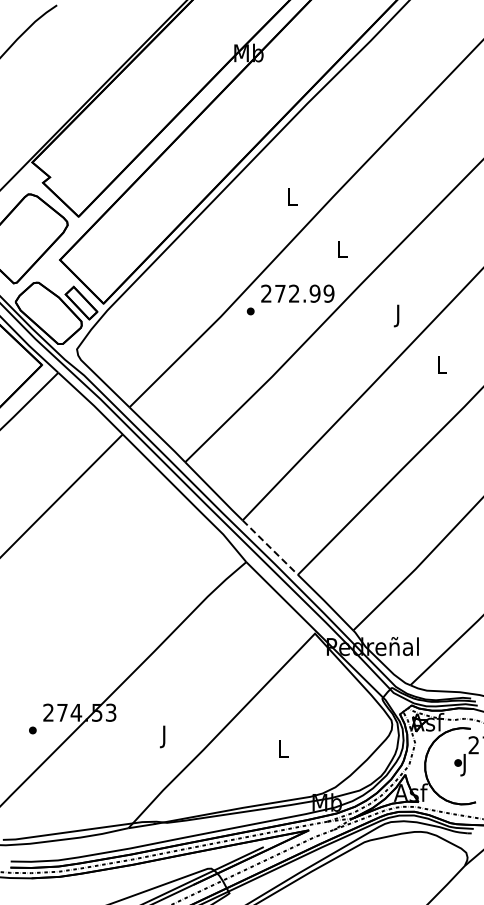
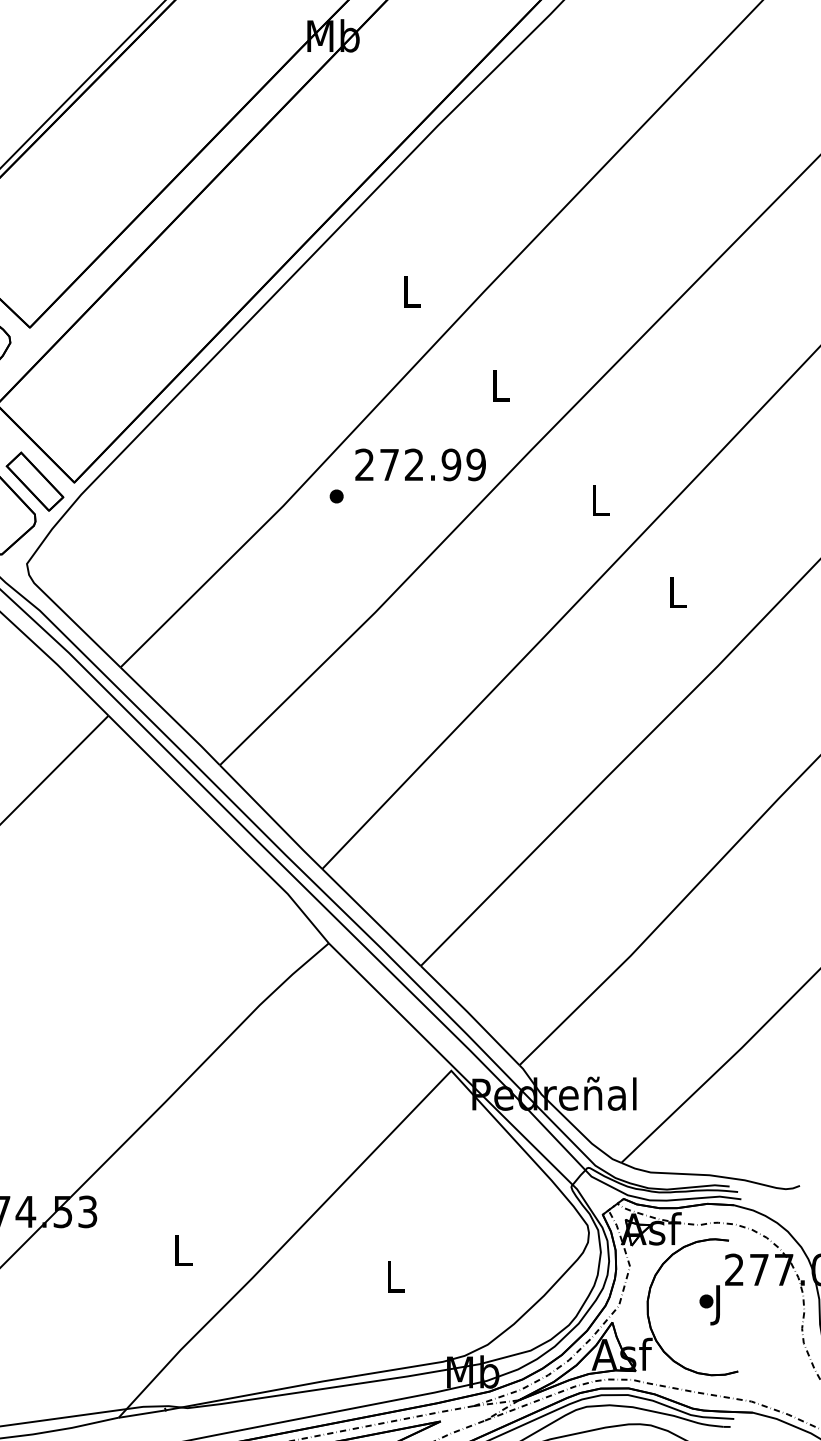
text: (398, 315) -> (600, 503), J -> L
line: (270, 547) -> (371, 917), dashed -> solid
text: (164, 736) -> (182, 1254), J -> L

